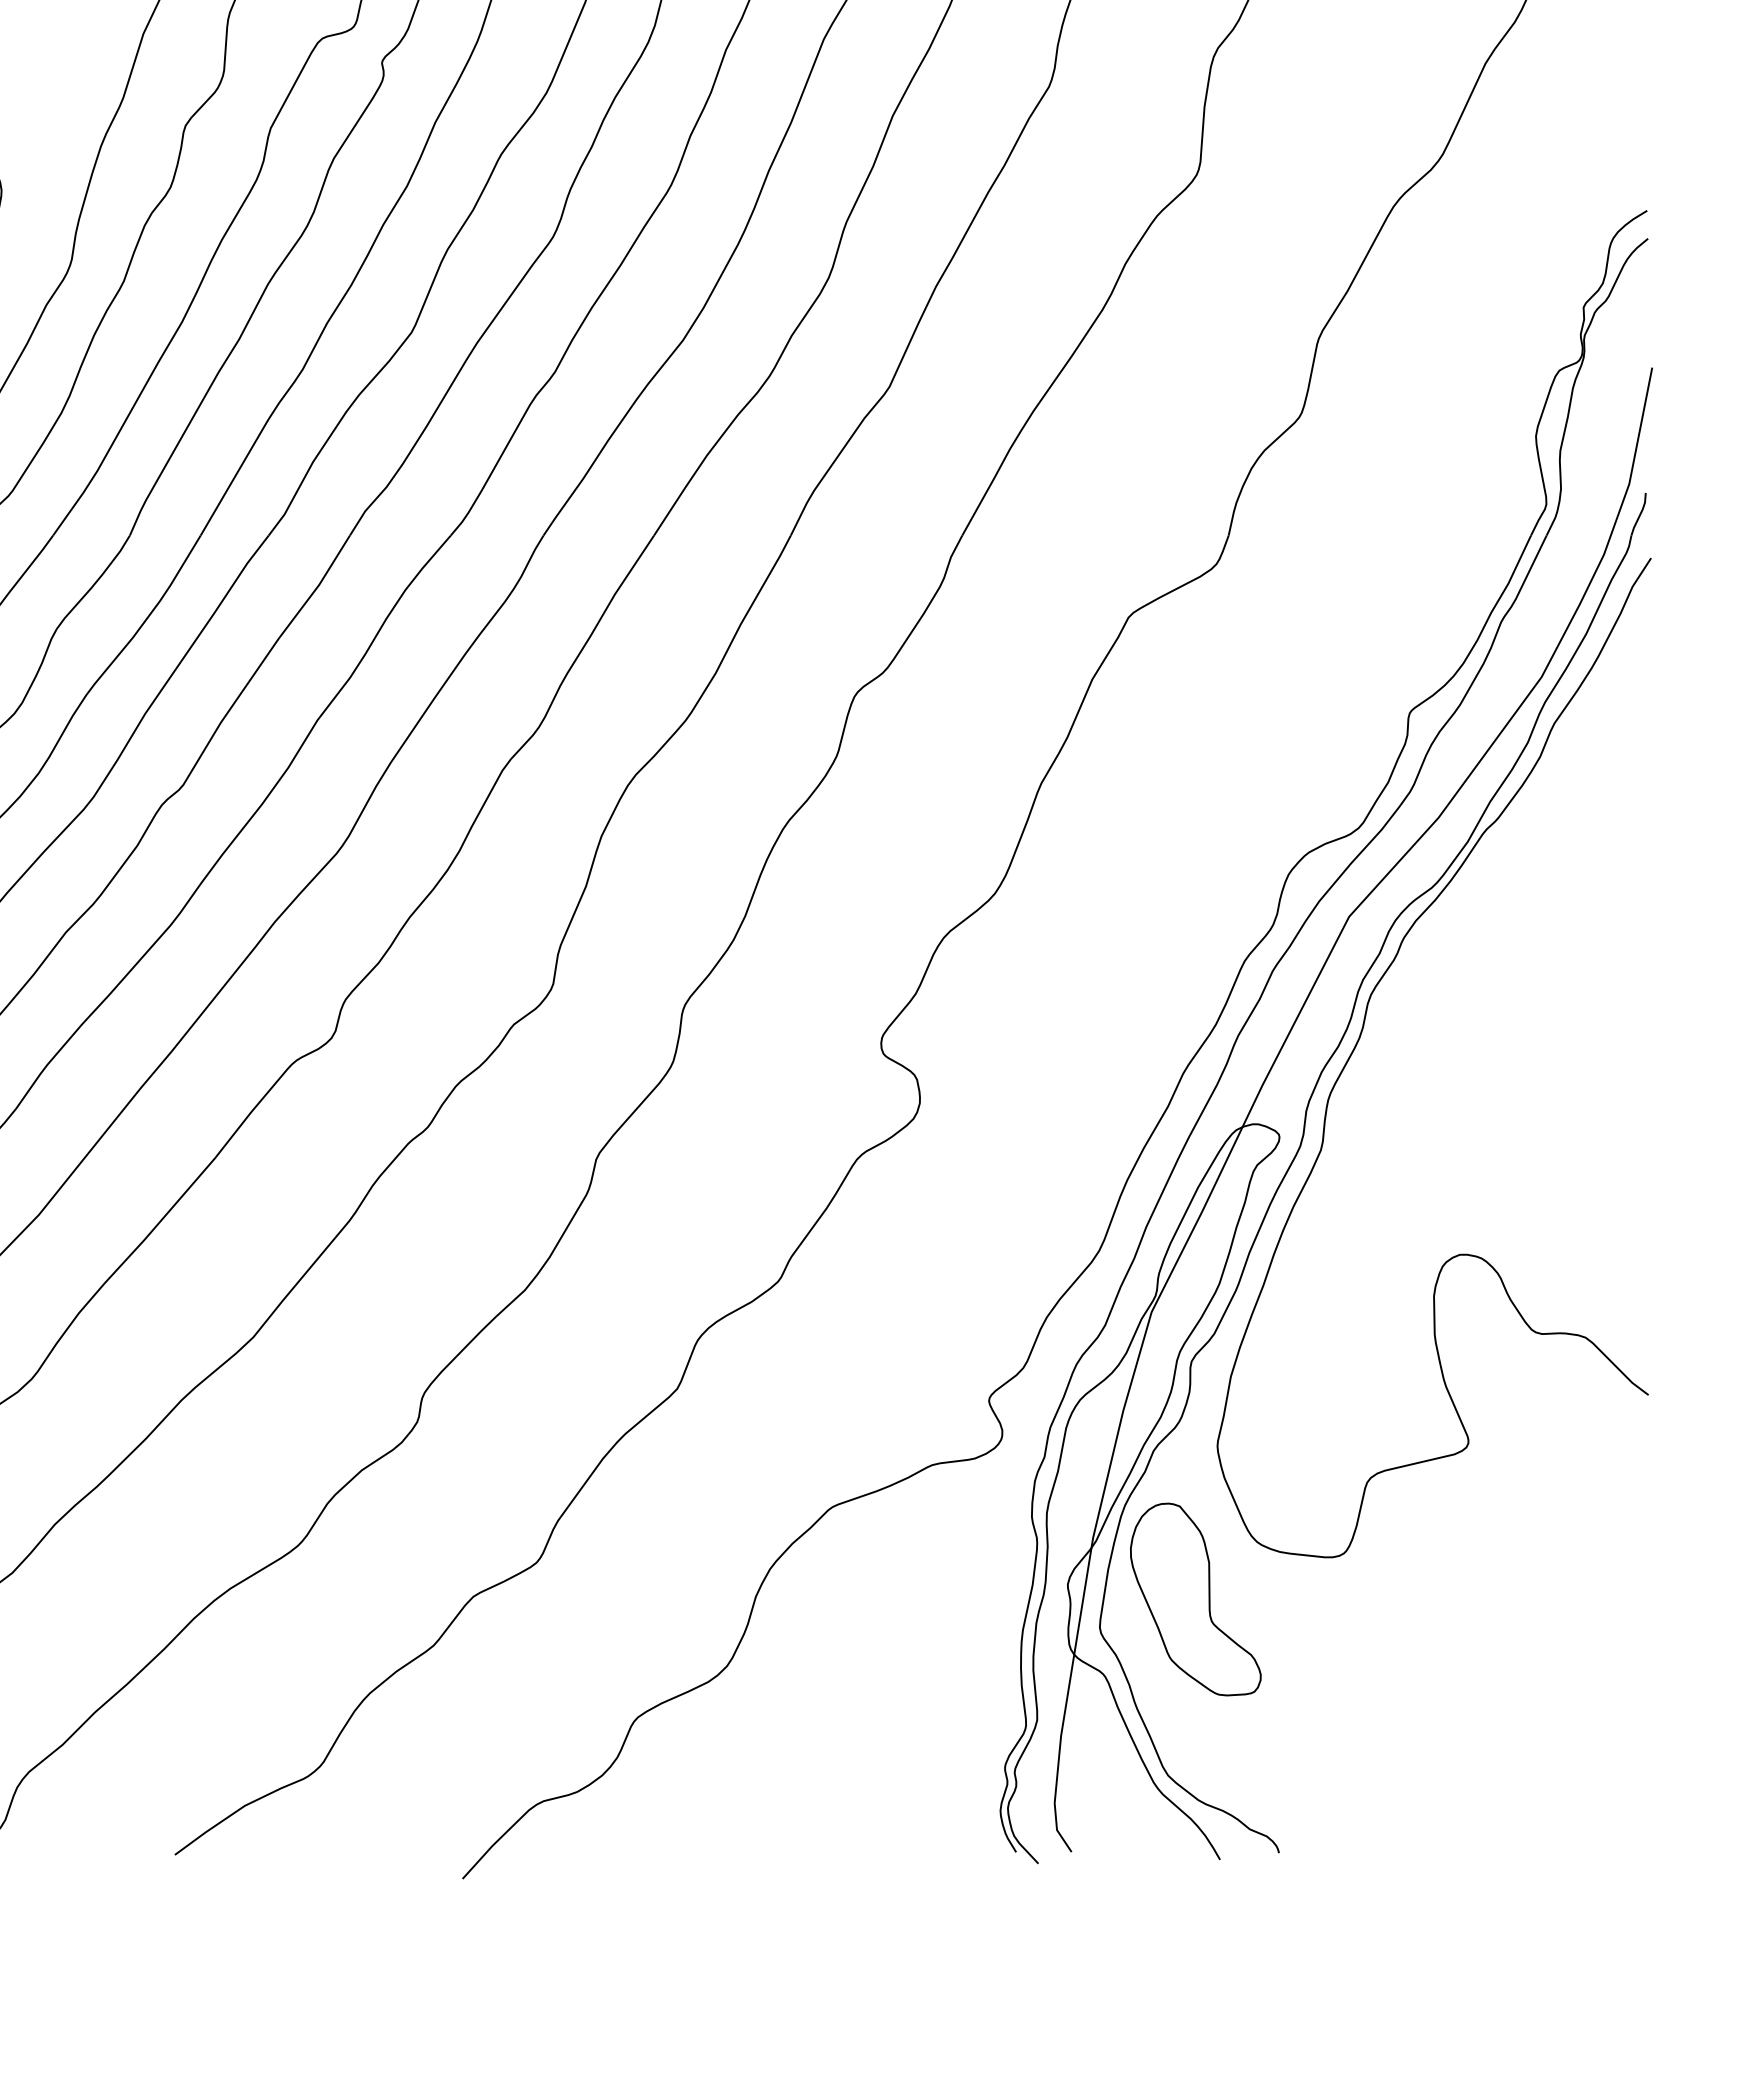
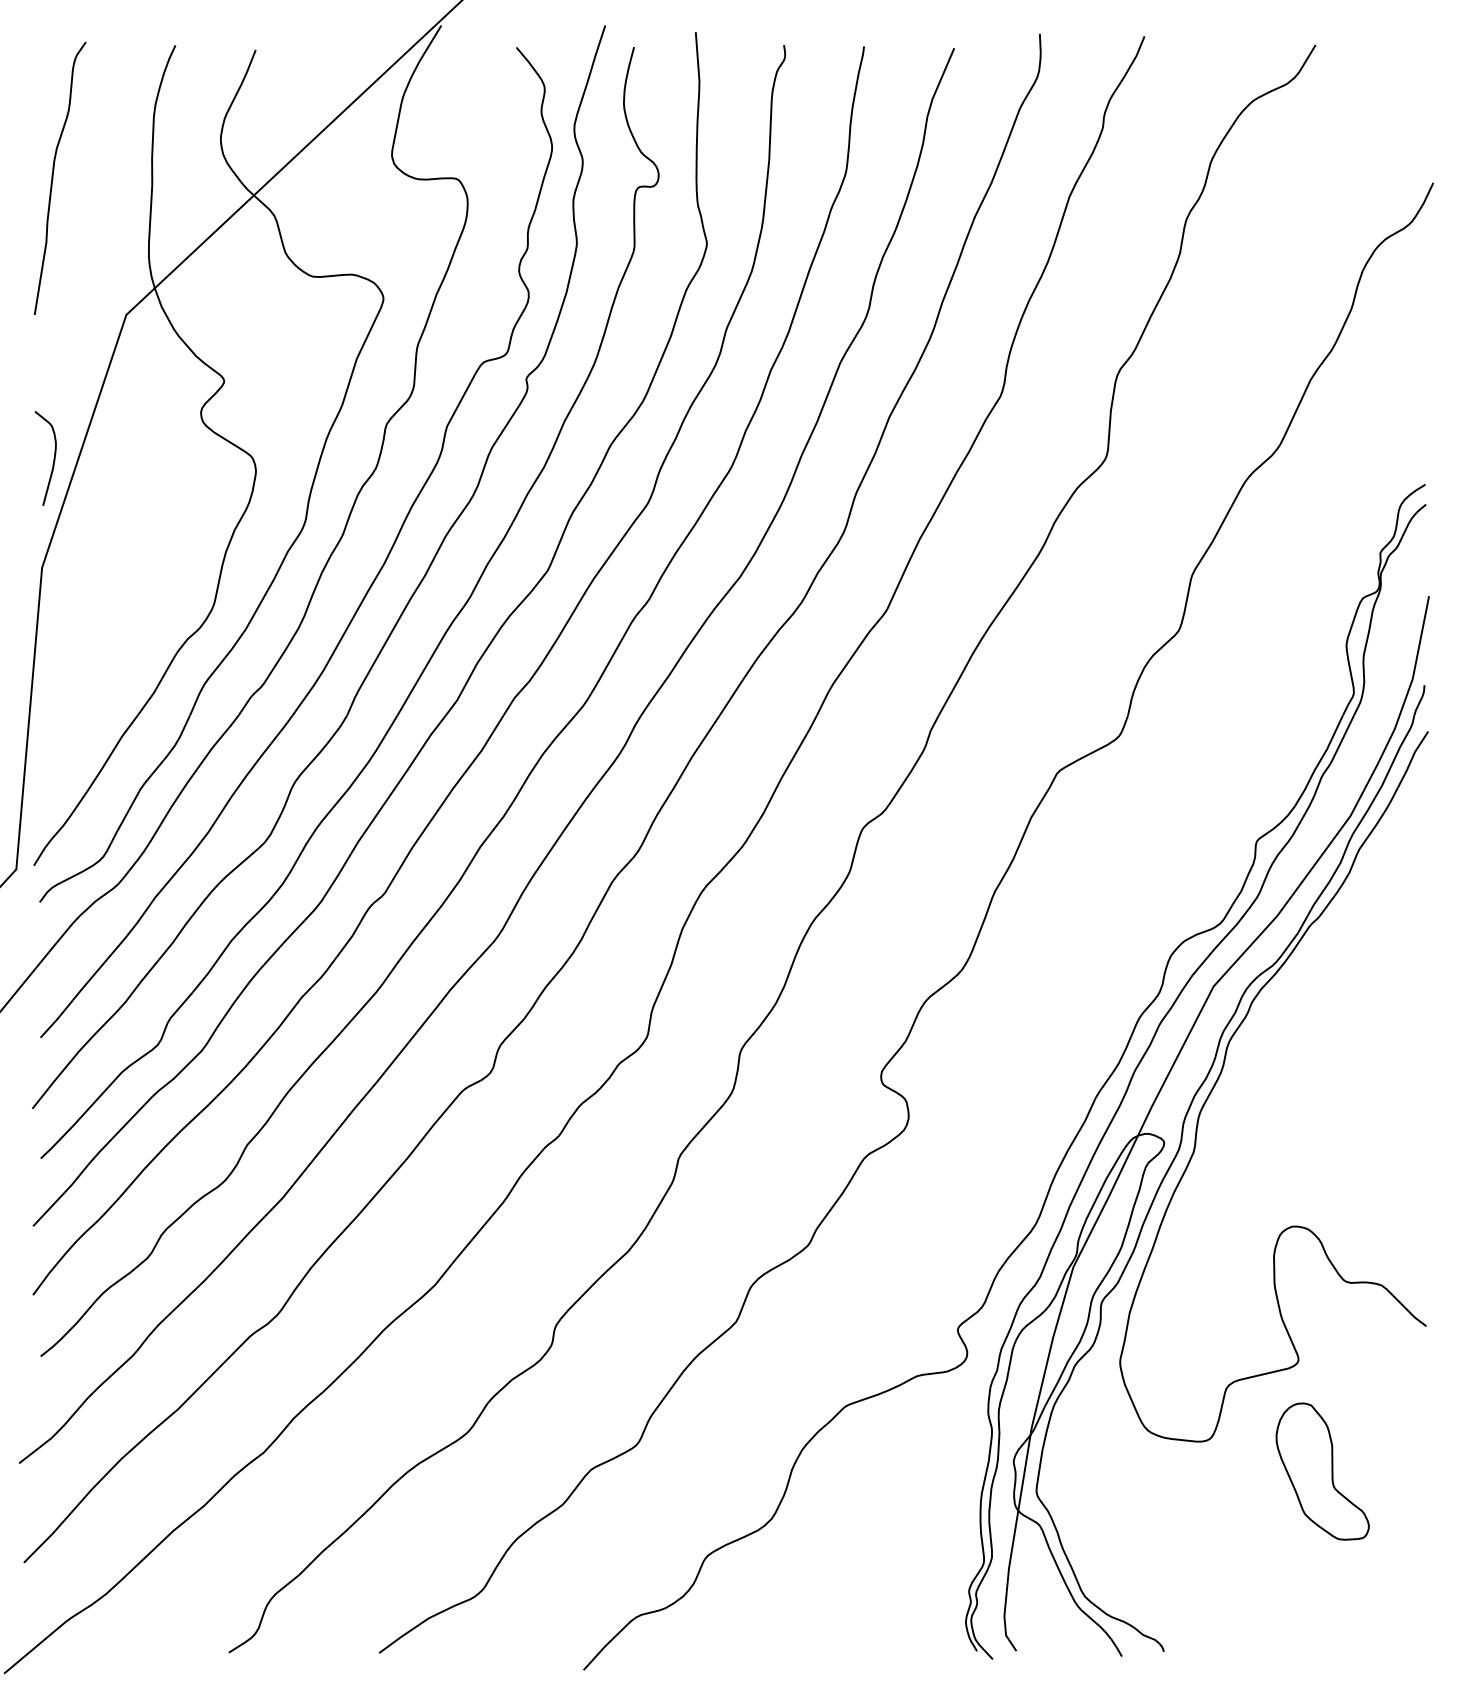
part: (1195, 1599) -> (1322, 1471), moved

